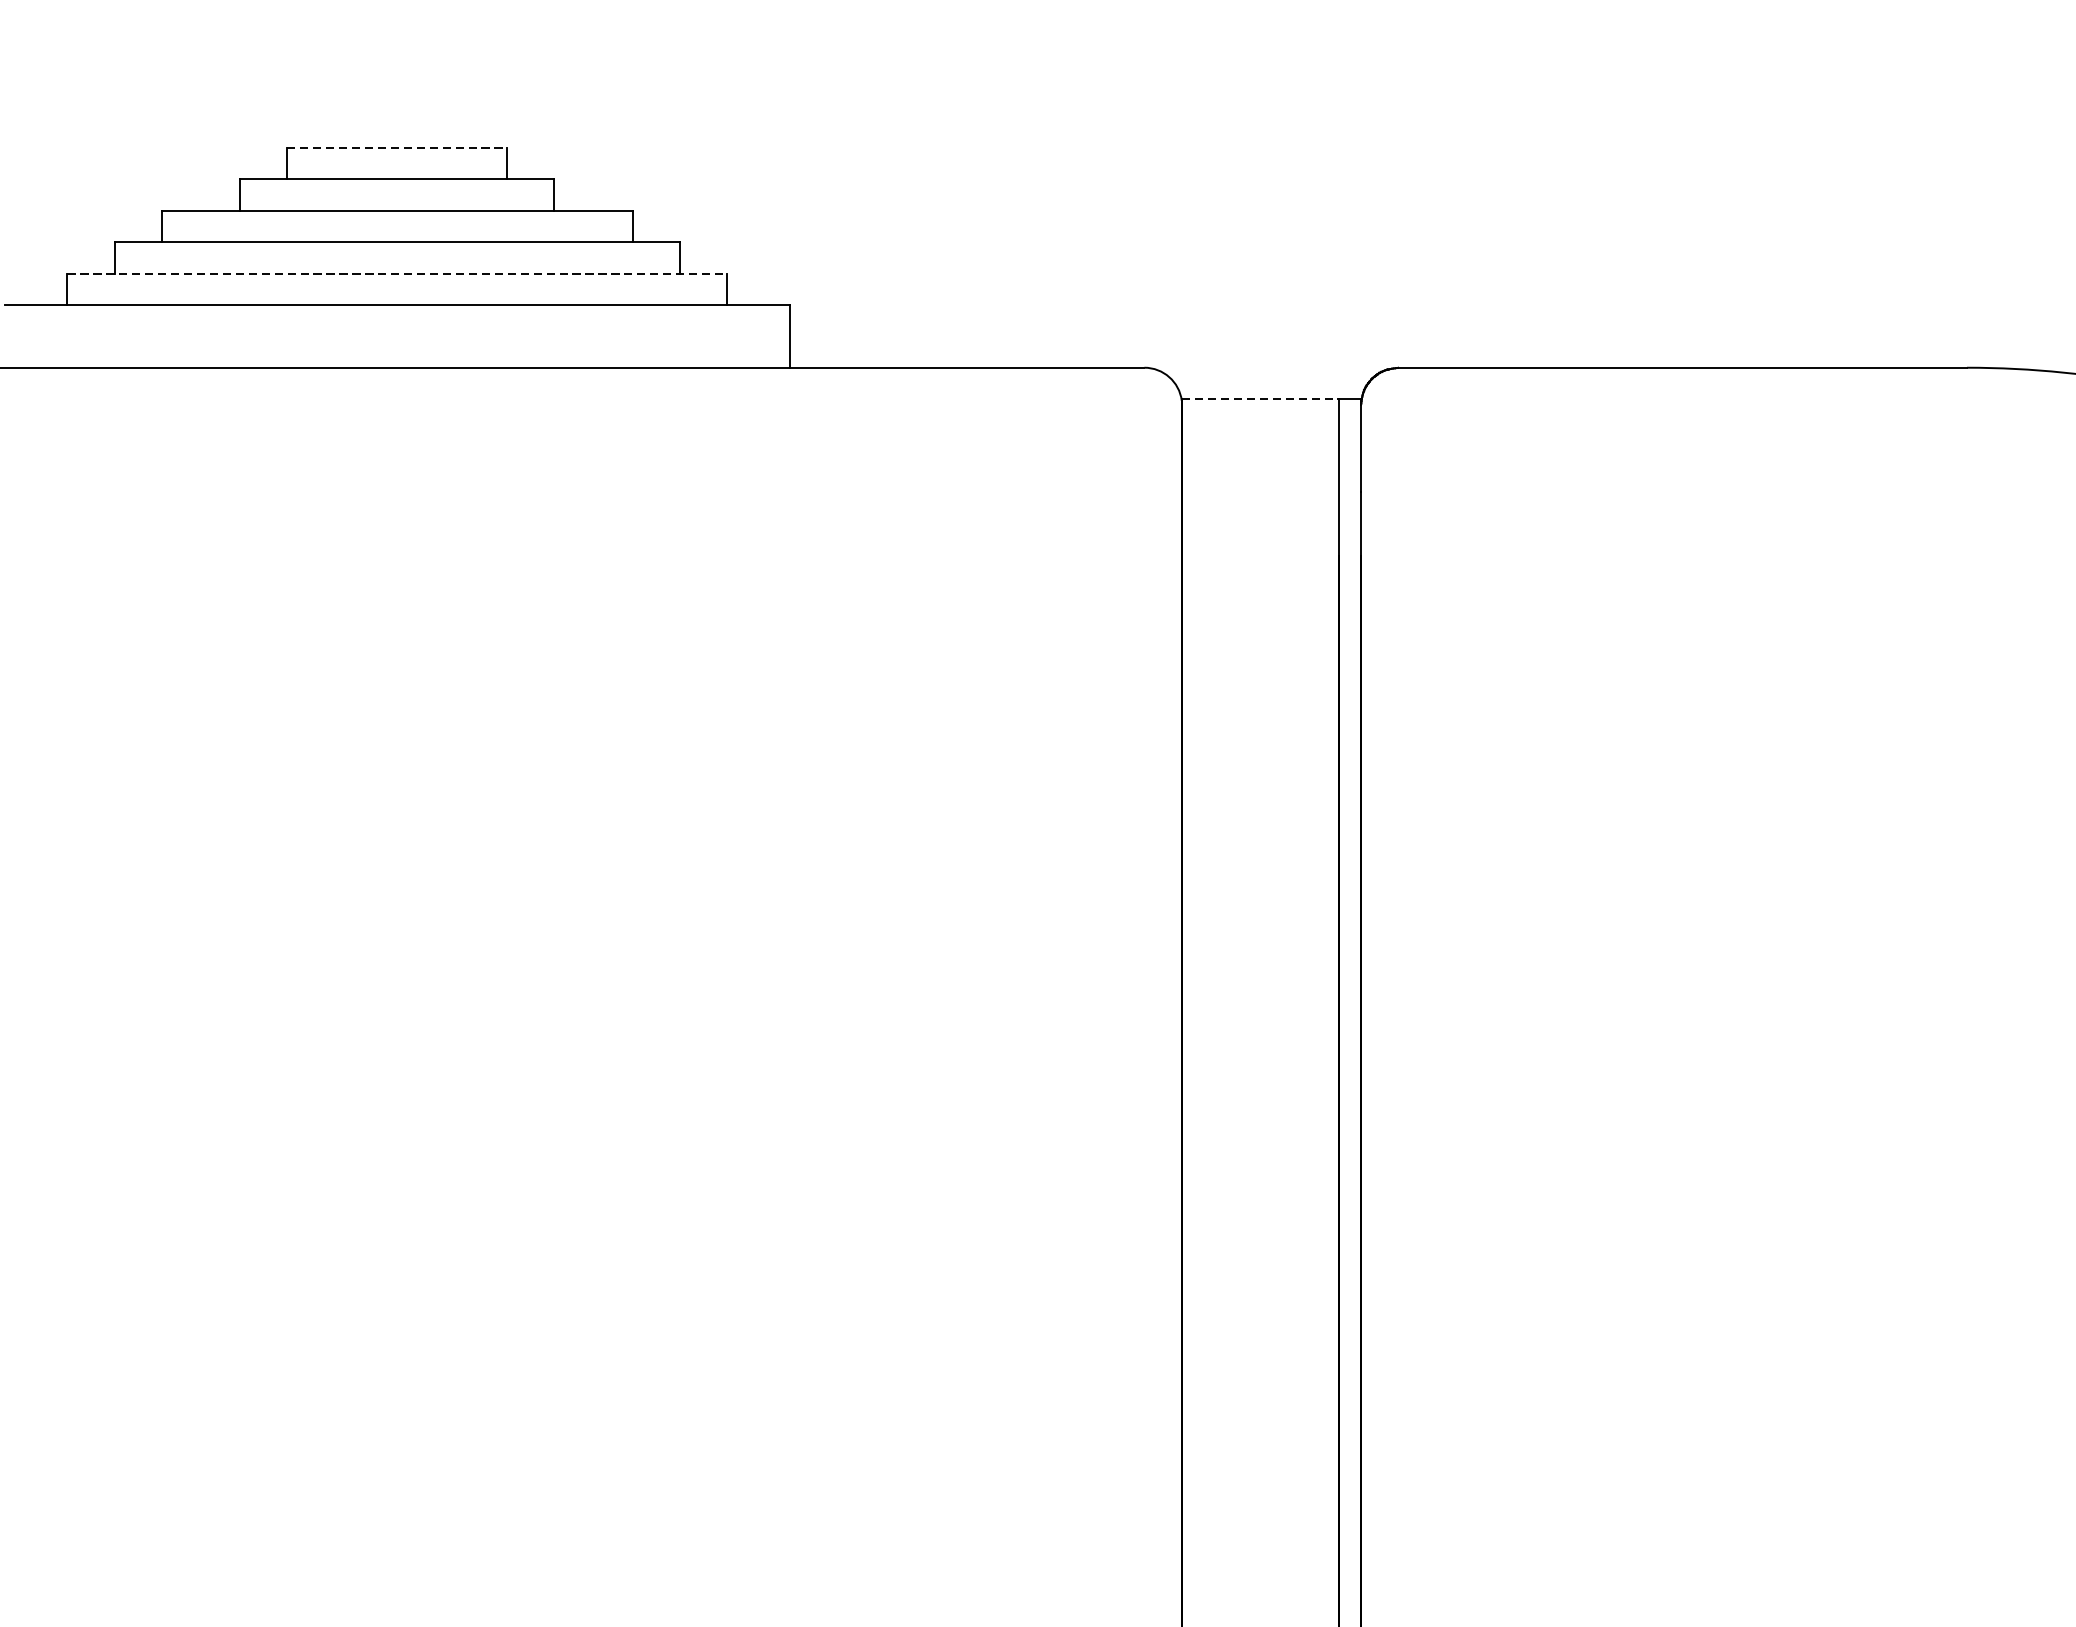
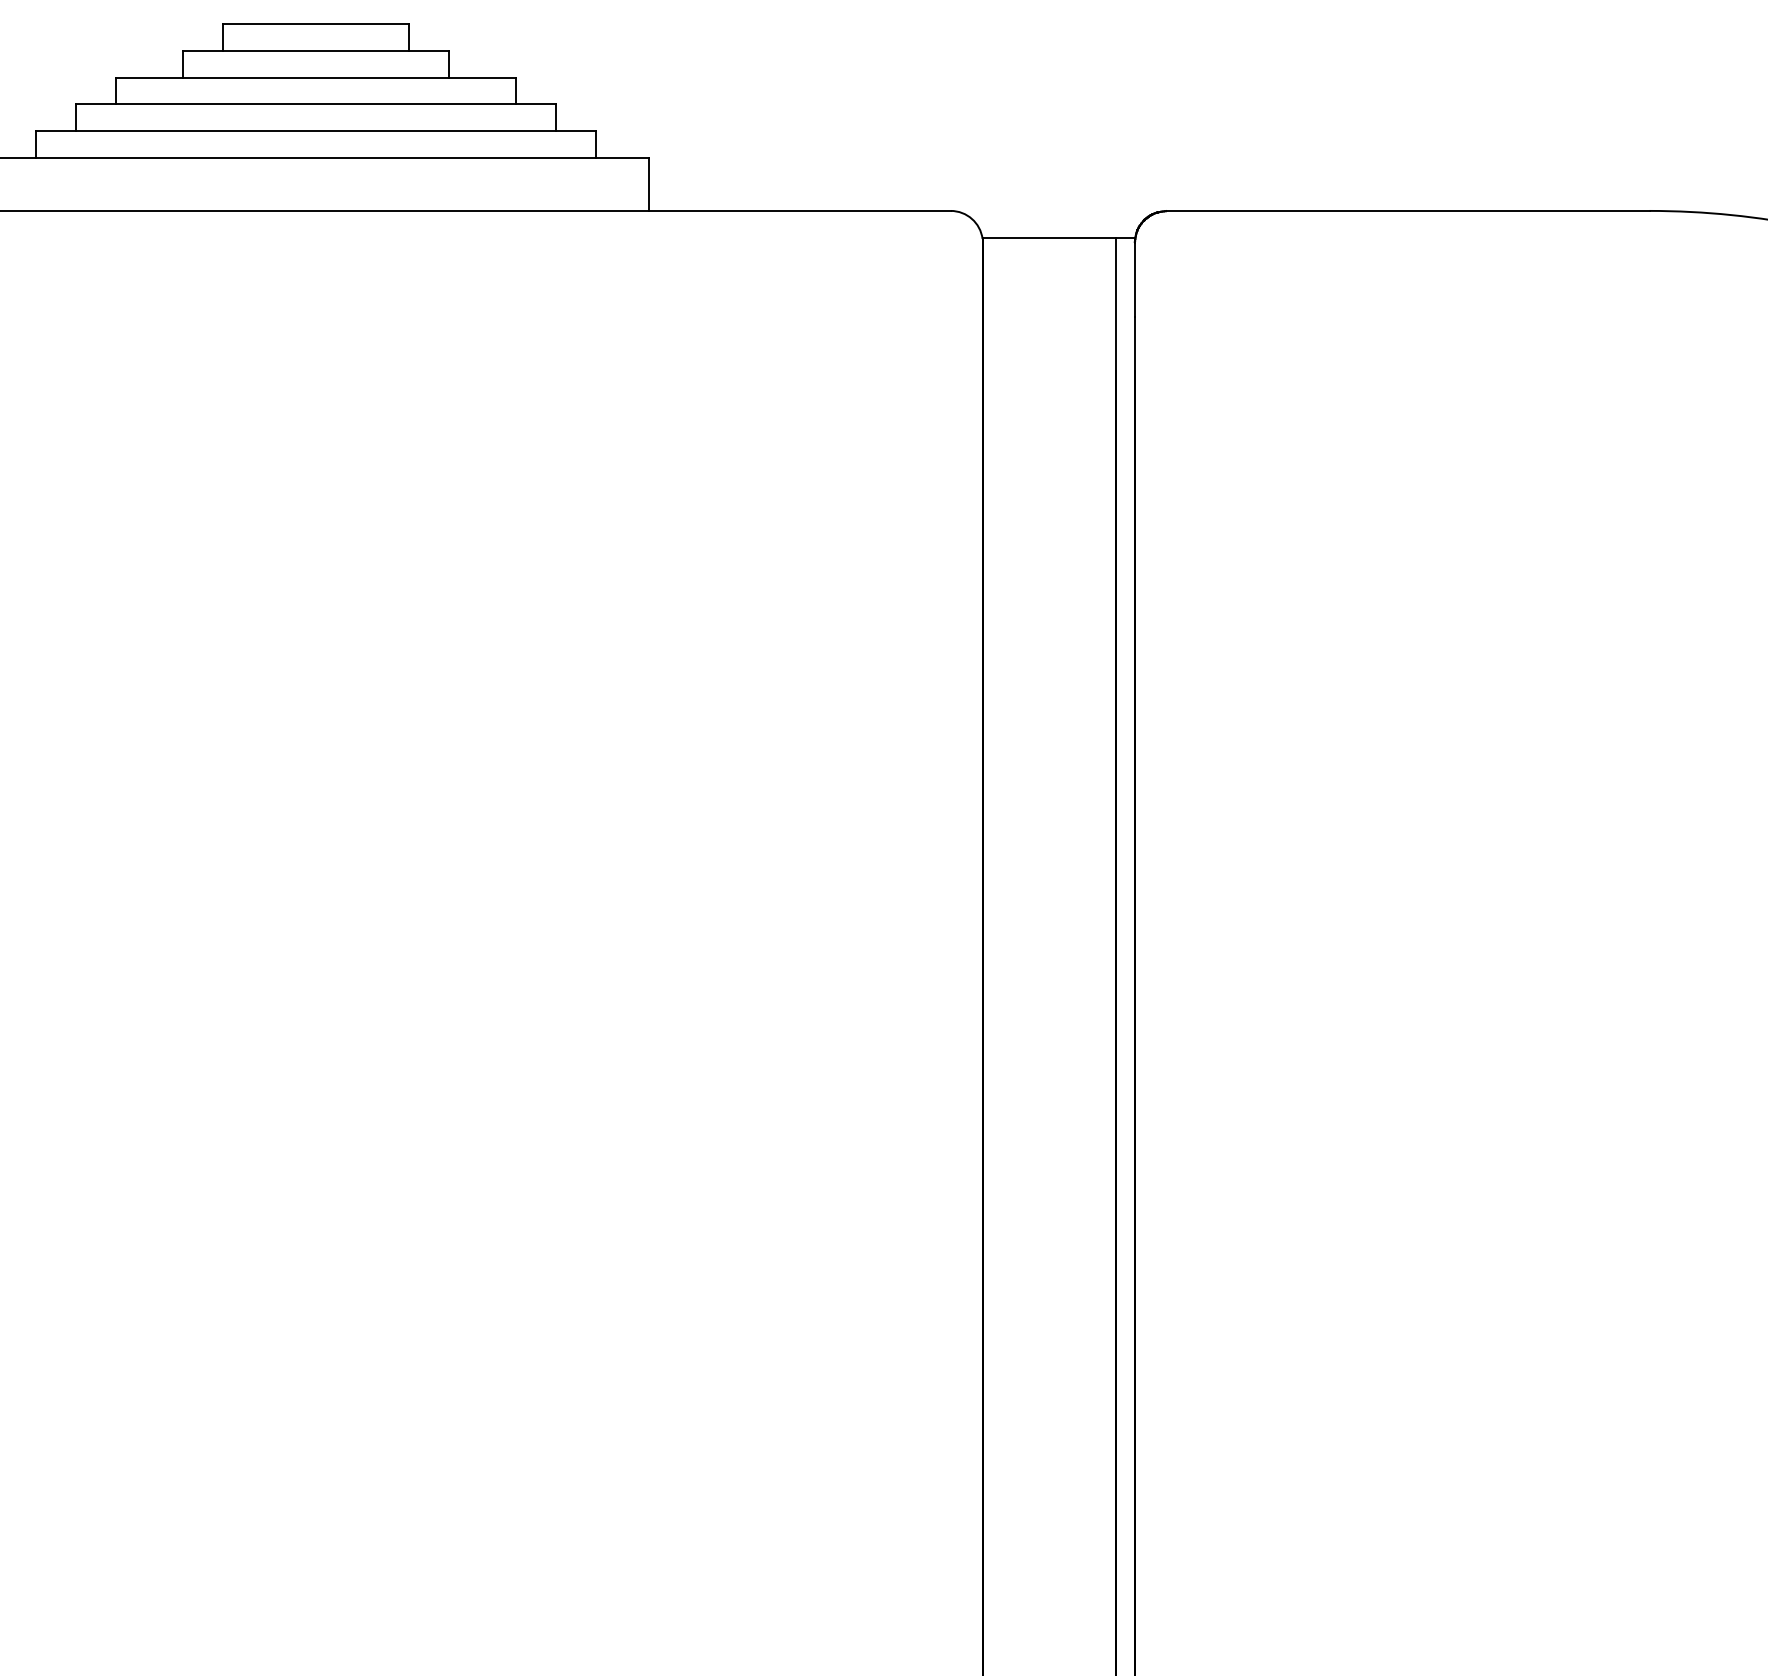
line: (397, 148) -> (316, 24), dashed -> solid
line: (397, 273) -> (316, 130), dashed -> solid
line: (1260, 399) -> (1049, 237), dashed -> solid

